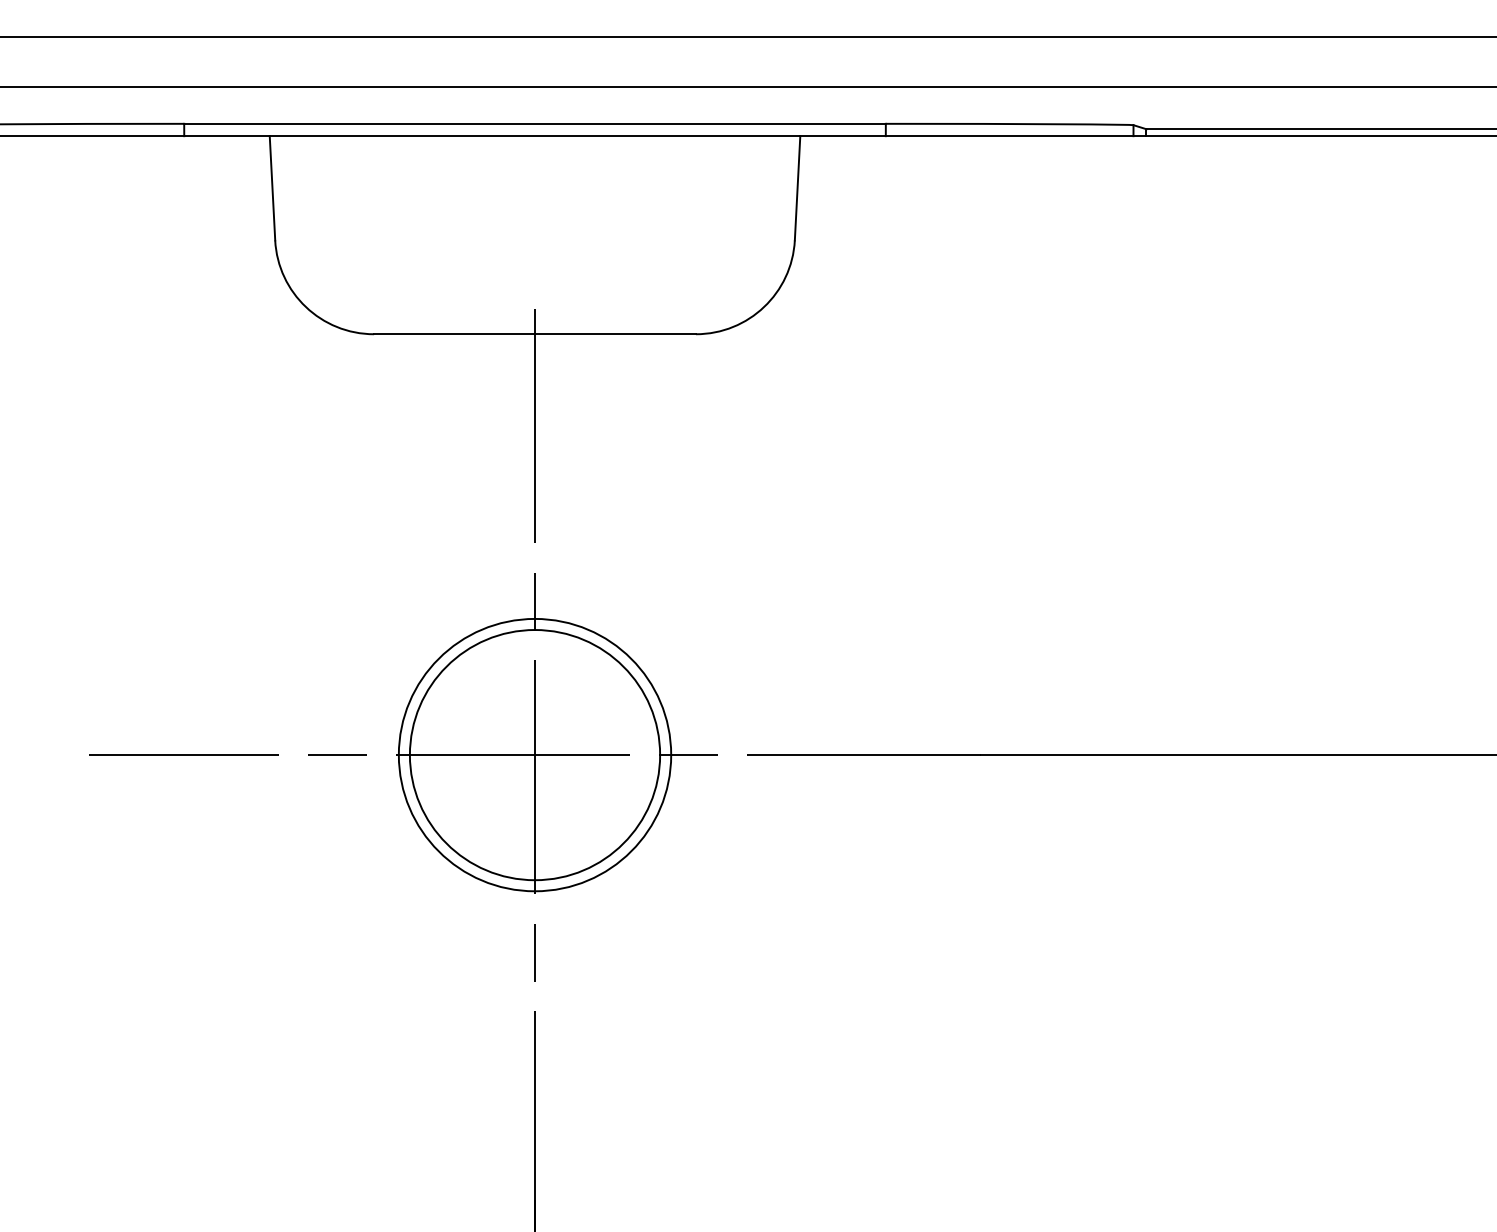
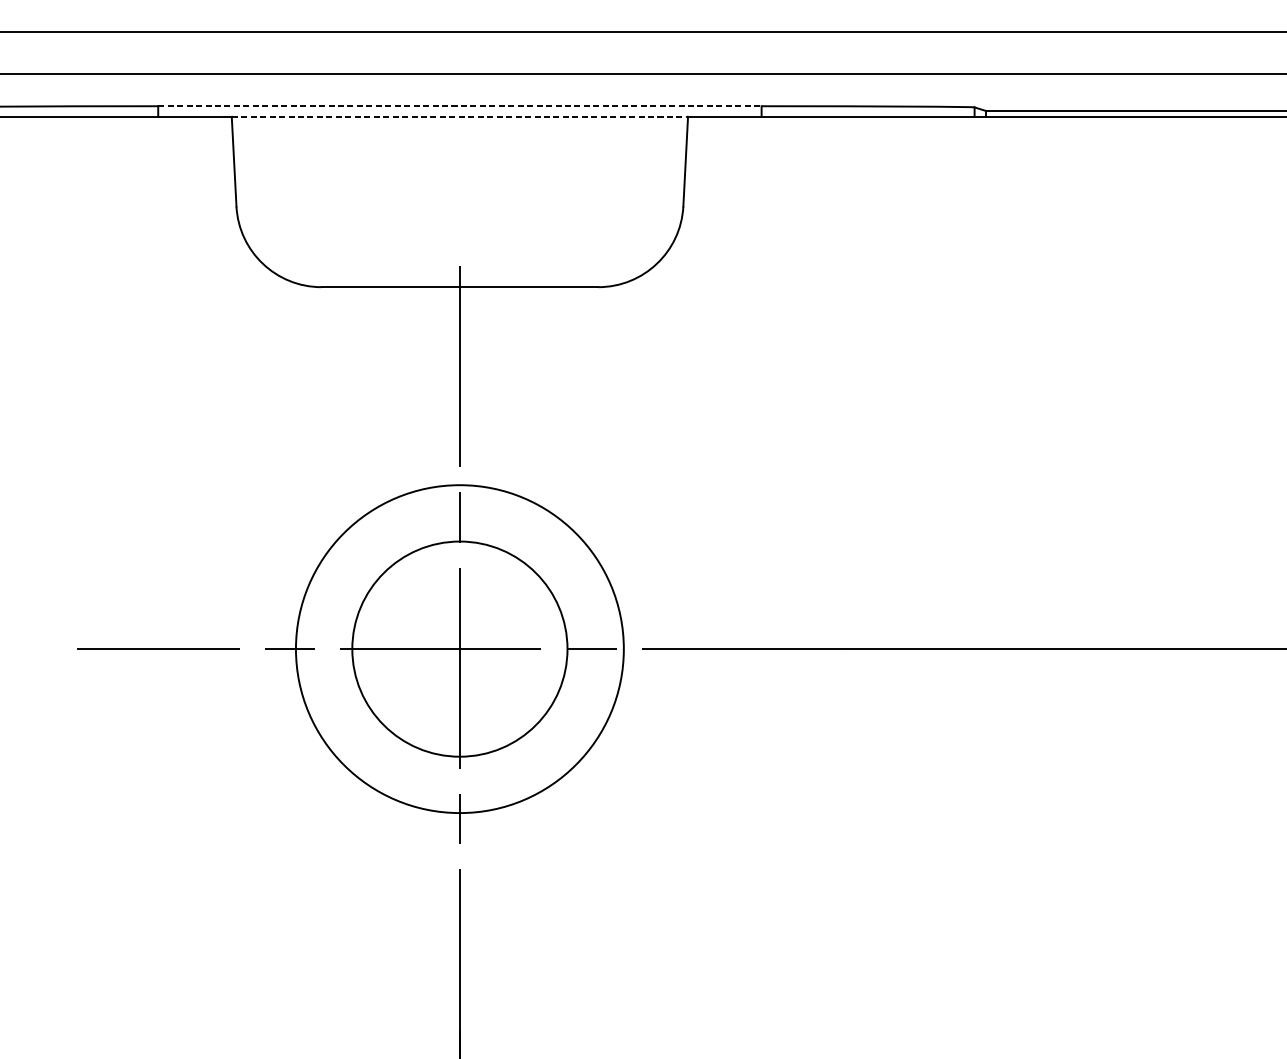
line: (535, 123) -> (460, 105), solid -> dashed
line: (535, 136) -> (460, 117), solid -> dashed
circle: (534, 754) -> (459, 648), size x1.4

